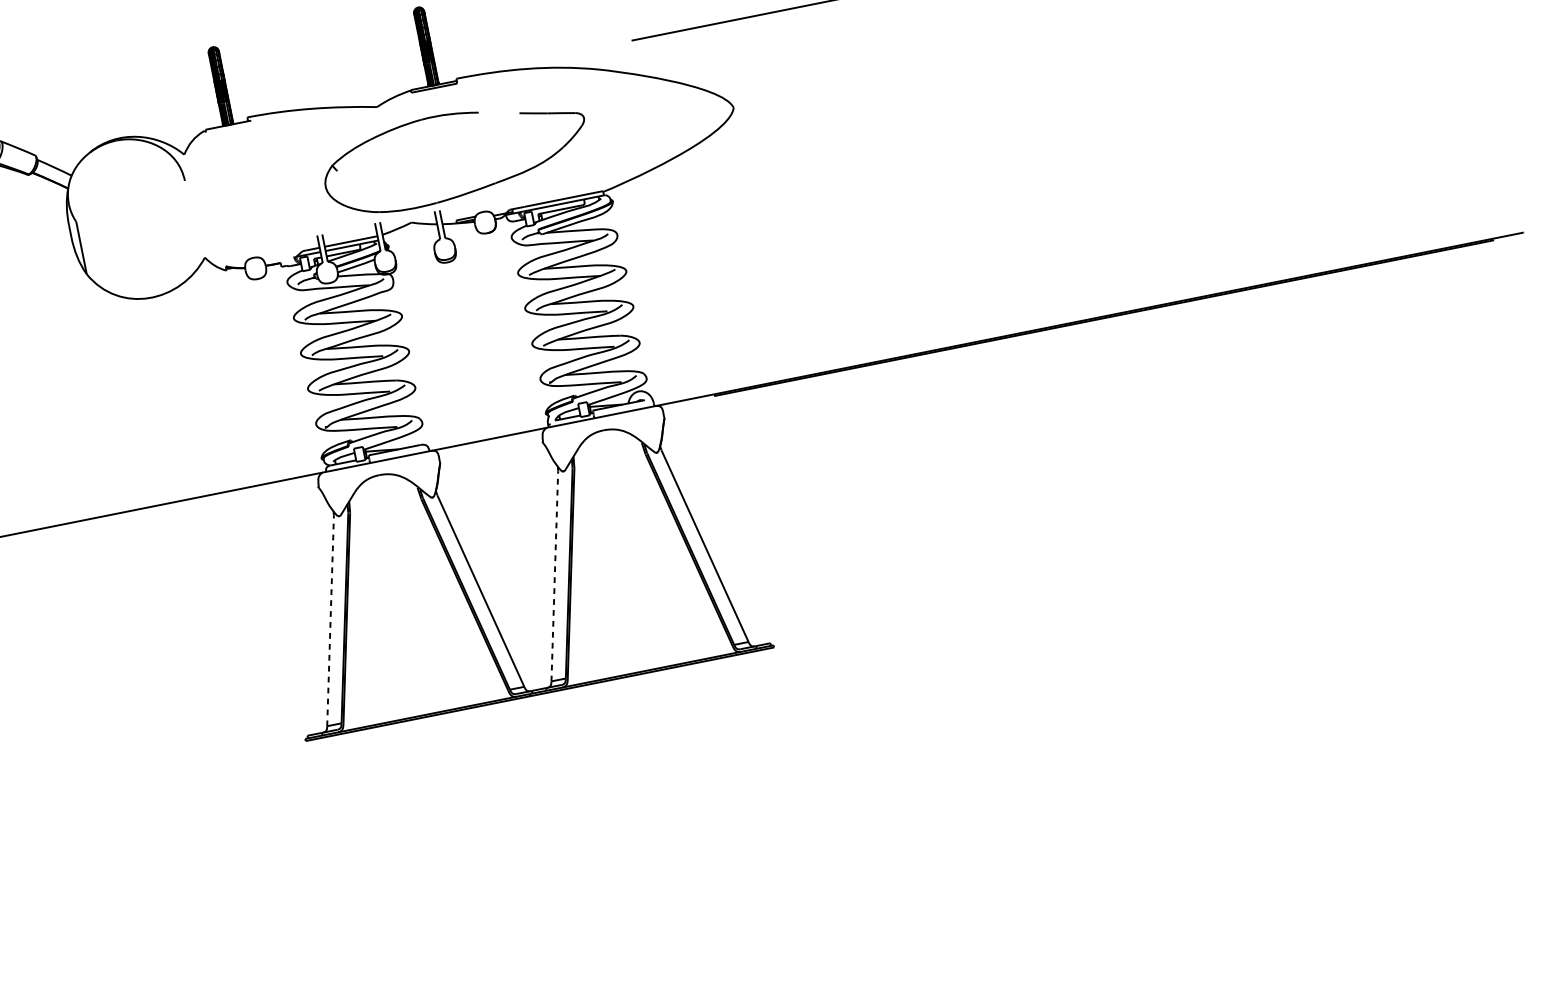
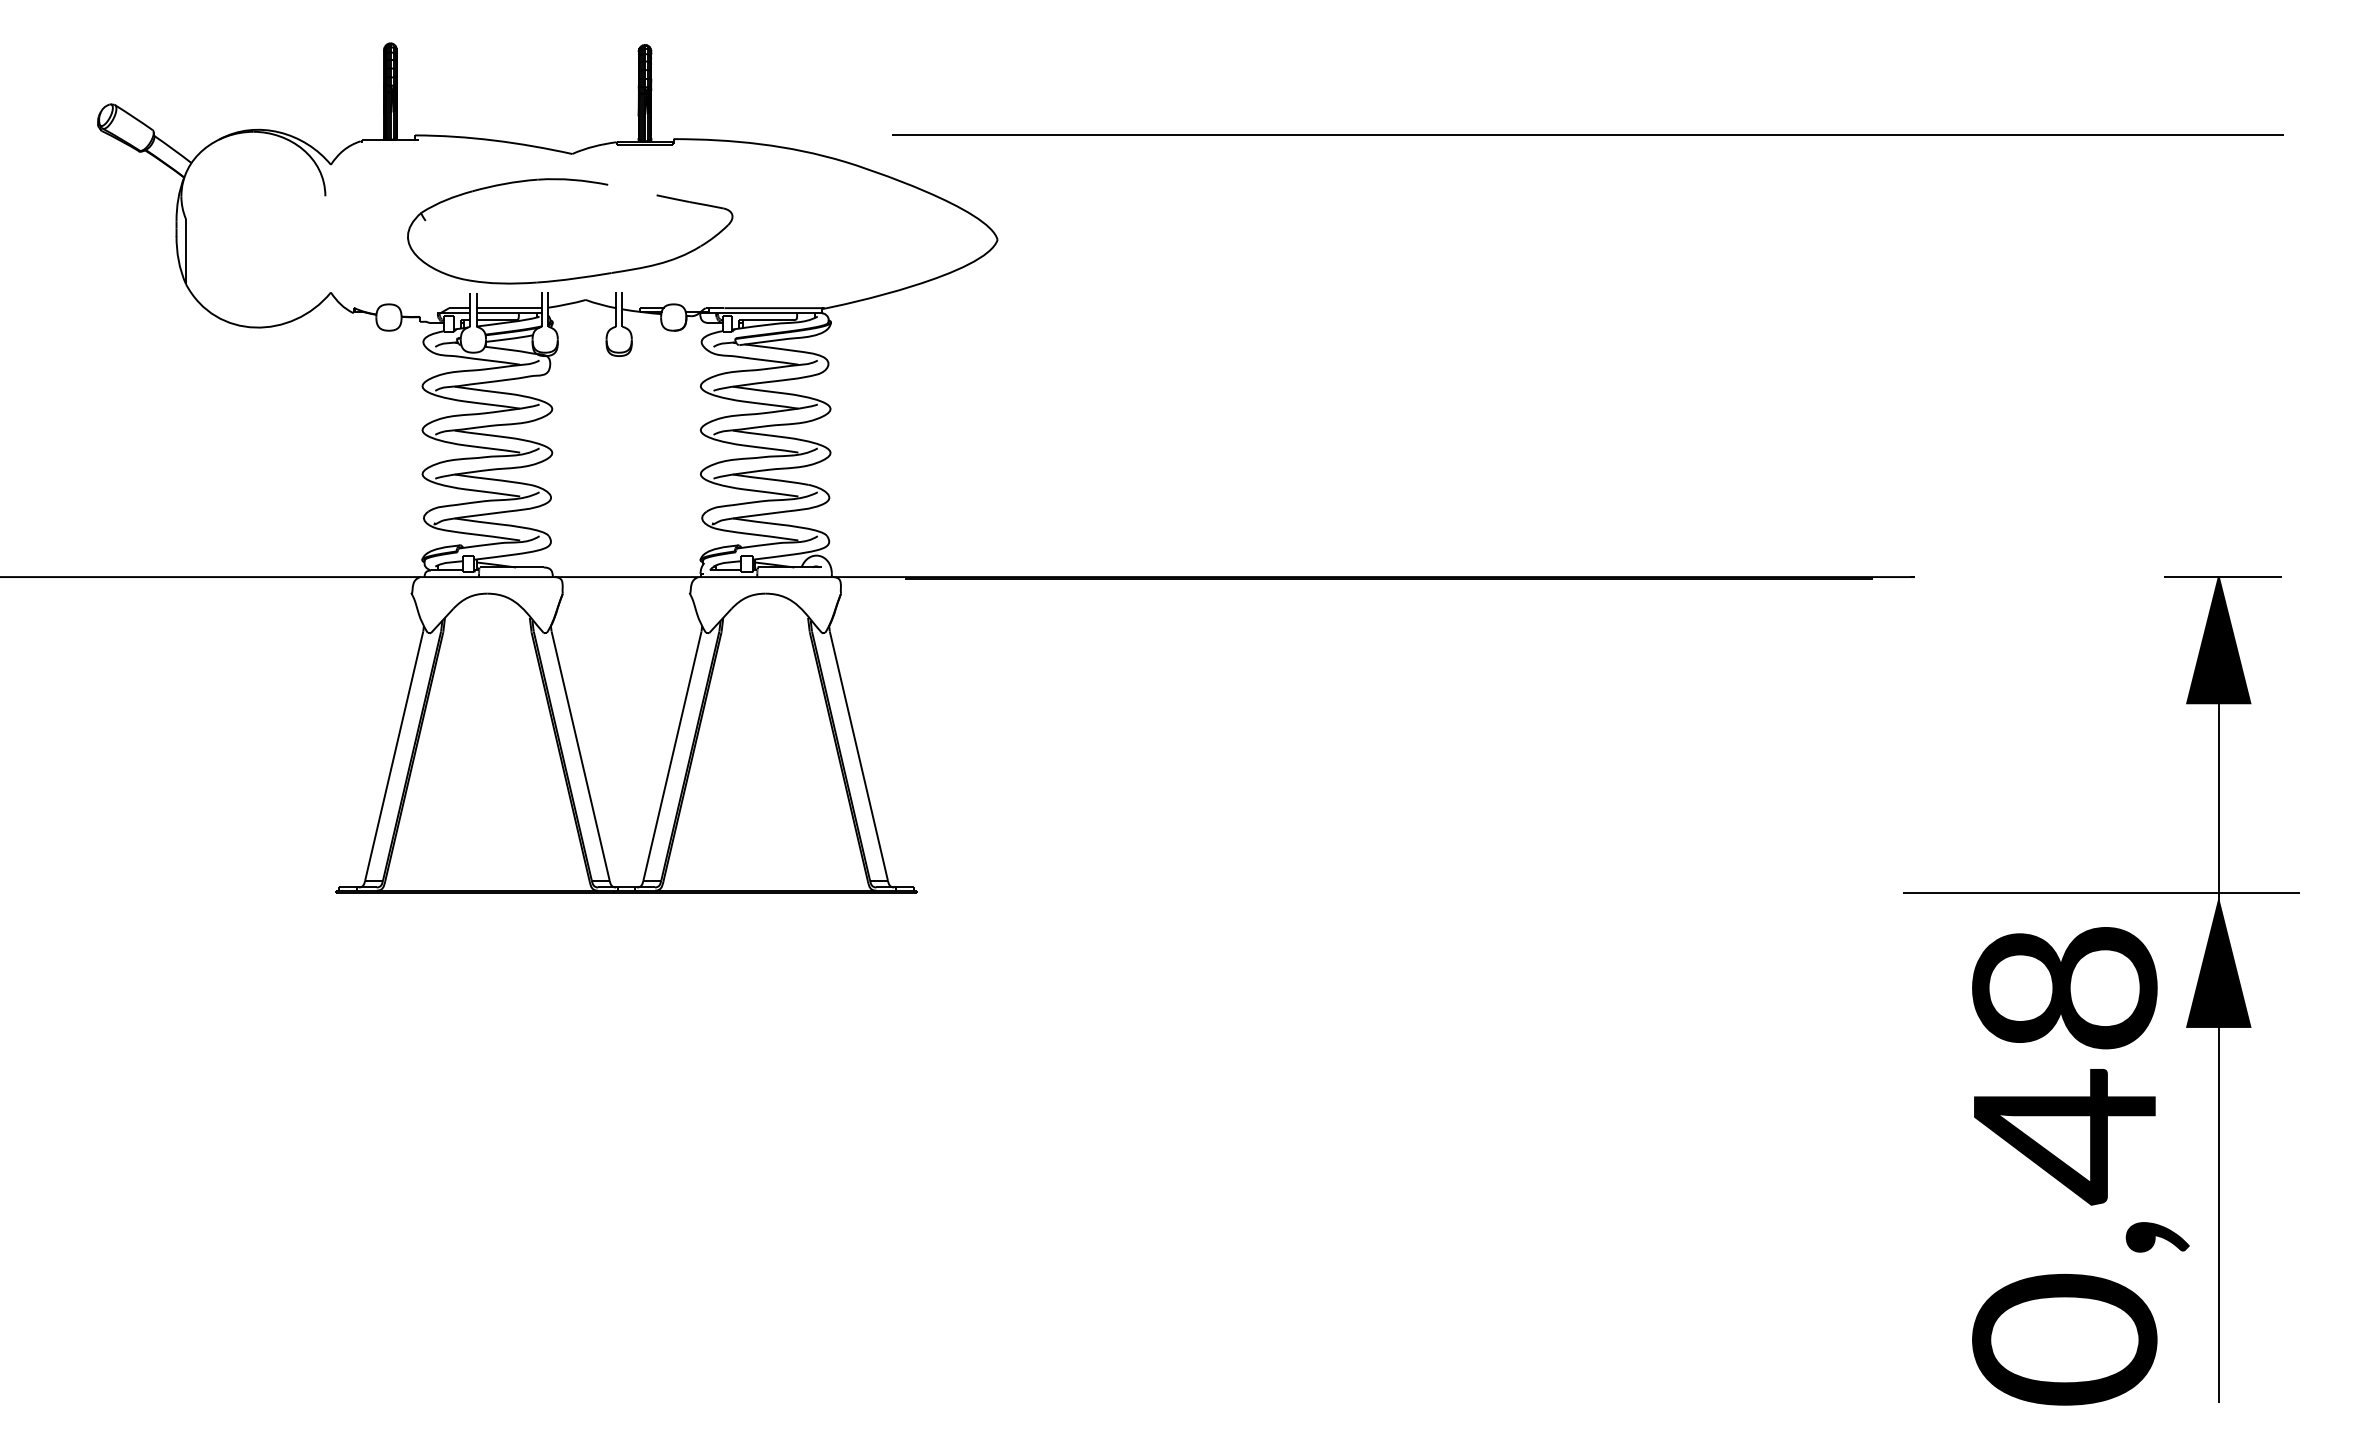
part: (464, 193) -> (572, 277), moved
line: (554, 576) -> (672, 756), dashed -> solid
line: (330, 621) -> (394, 756), dashed -> solid

